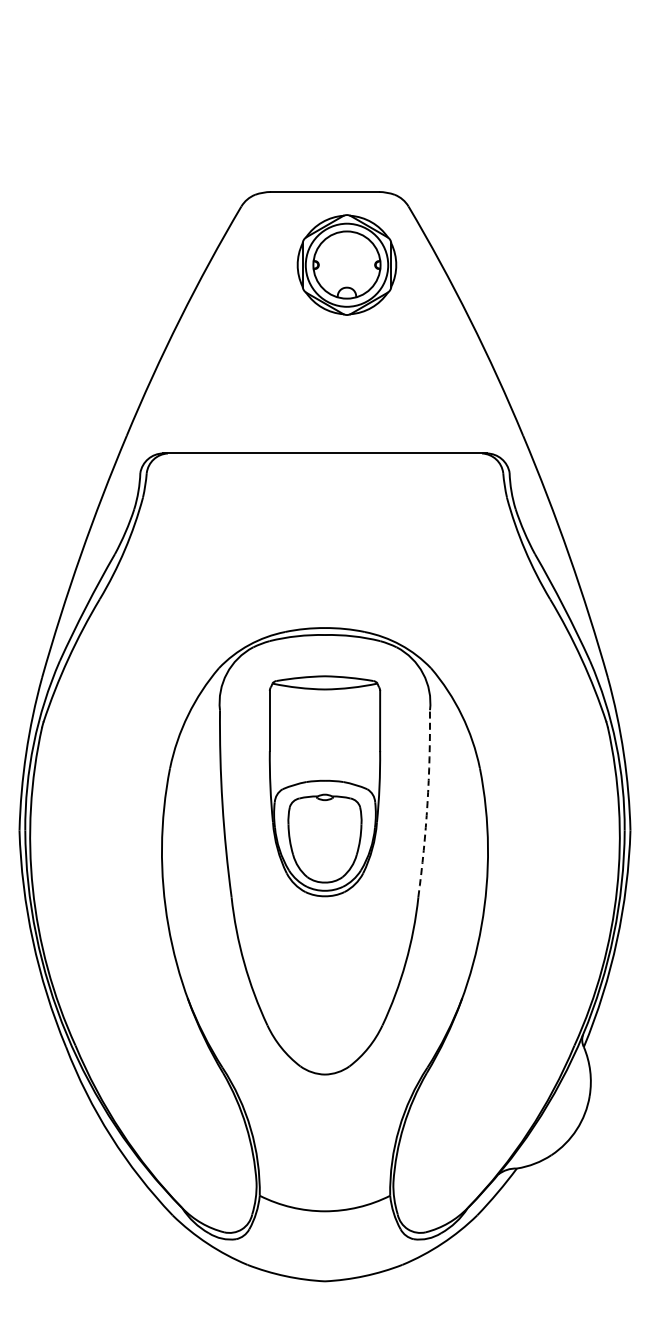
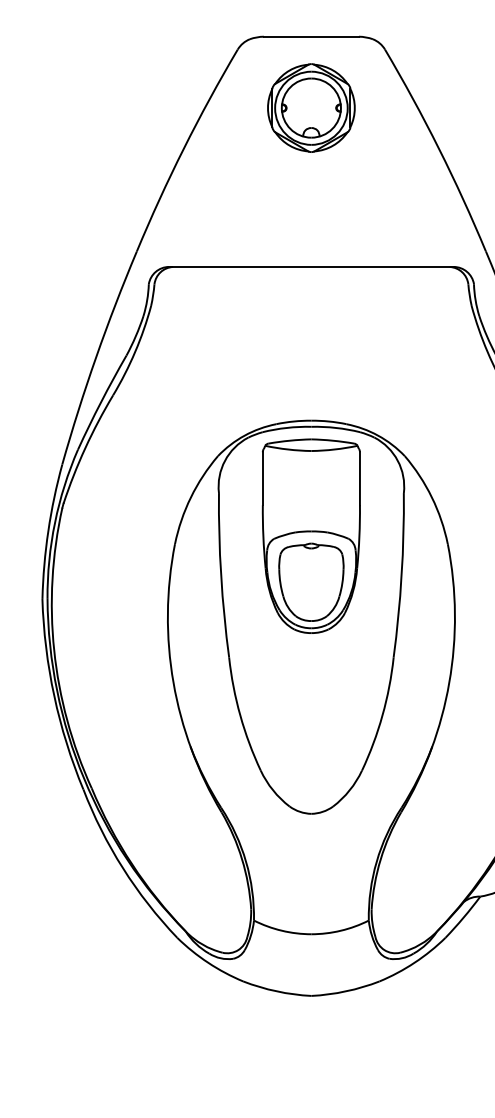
part: (346, 264) -> (310, 107), moved
part: (324, 786) -> (310, 536), moved
arc: (427, 803) -> (401, 575), dashed -> solid

